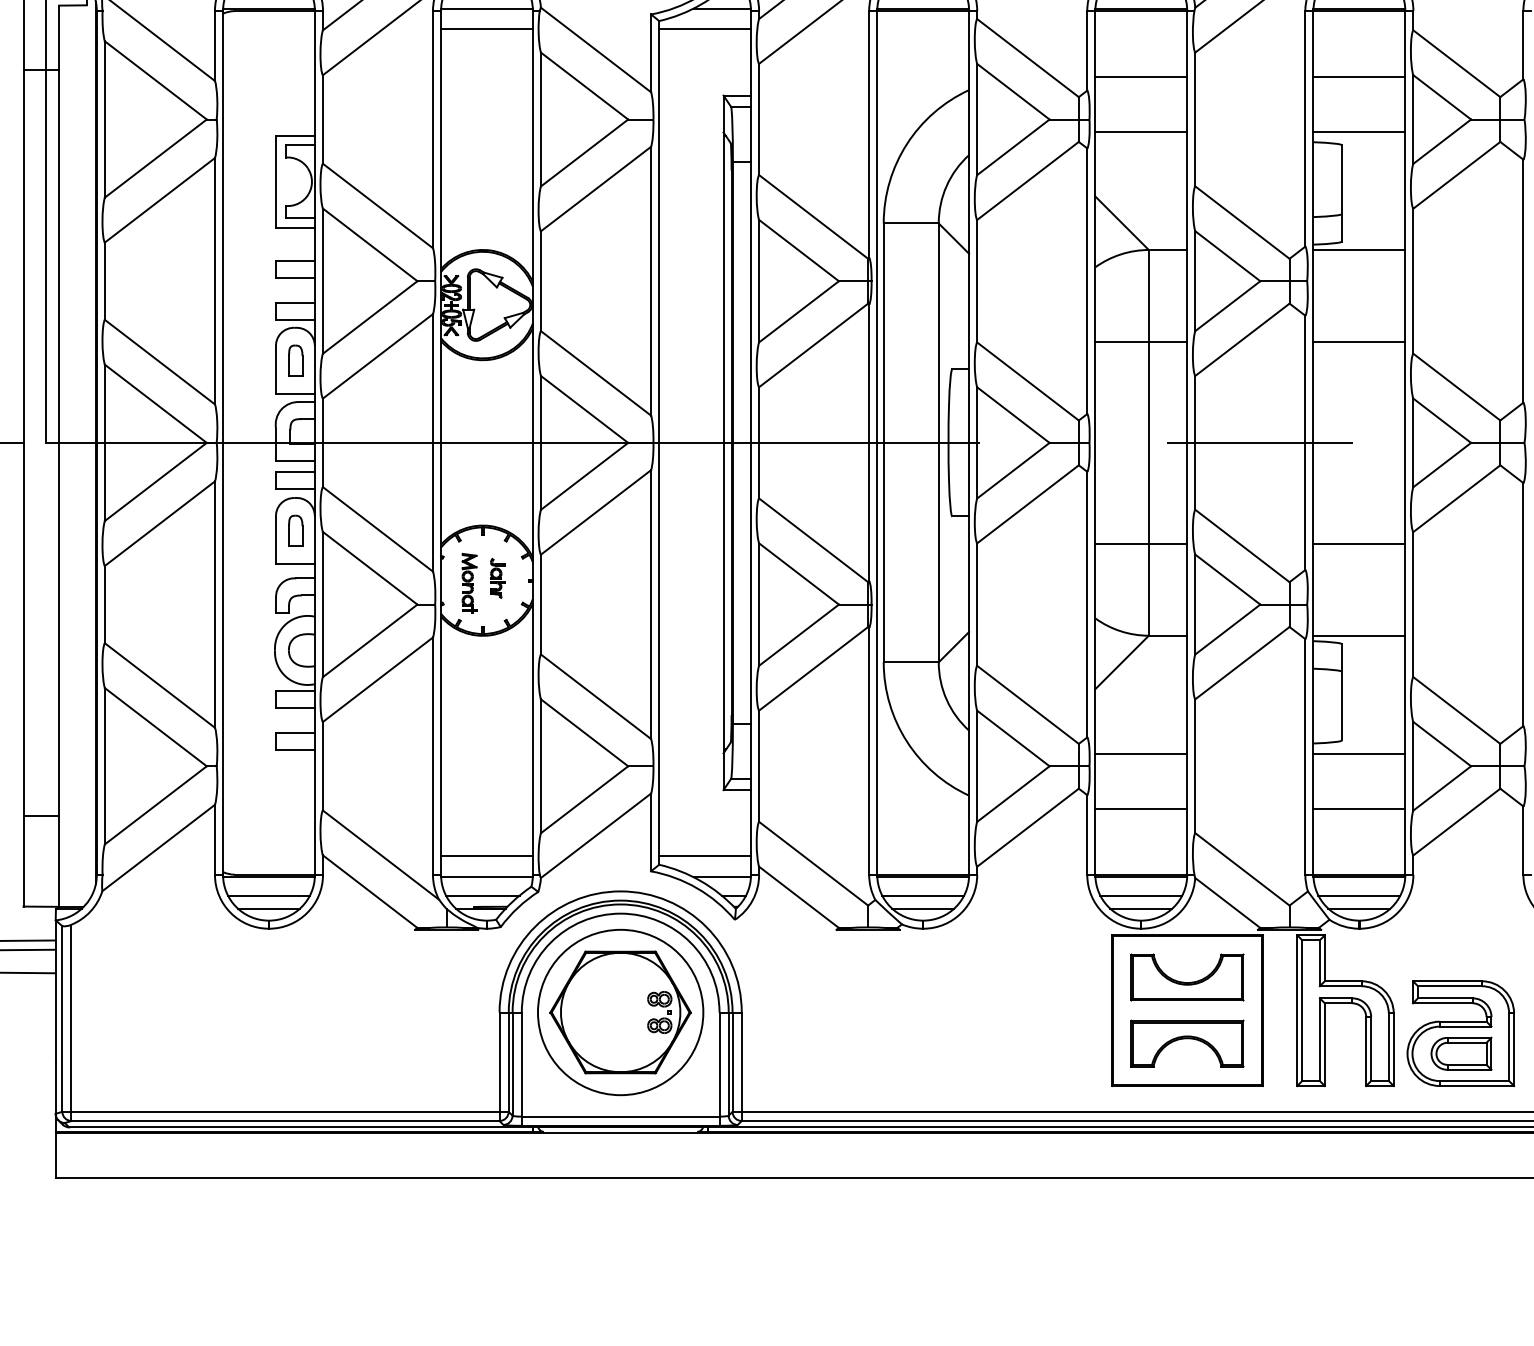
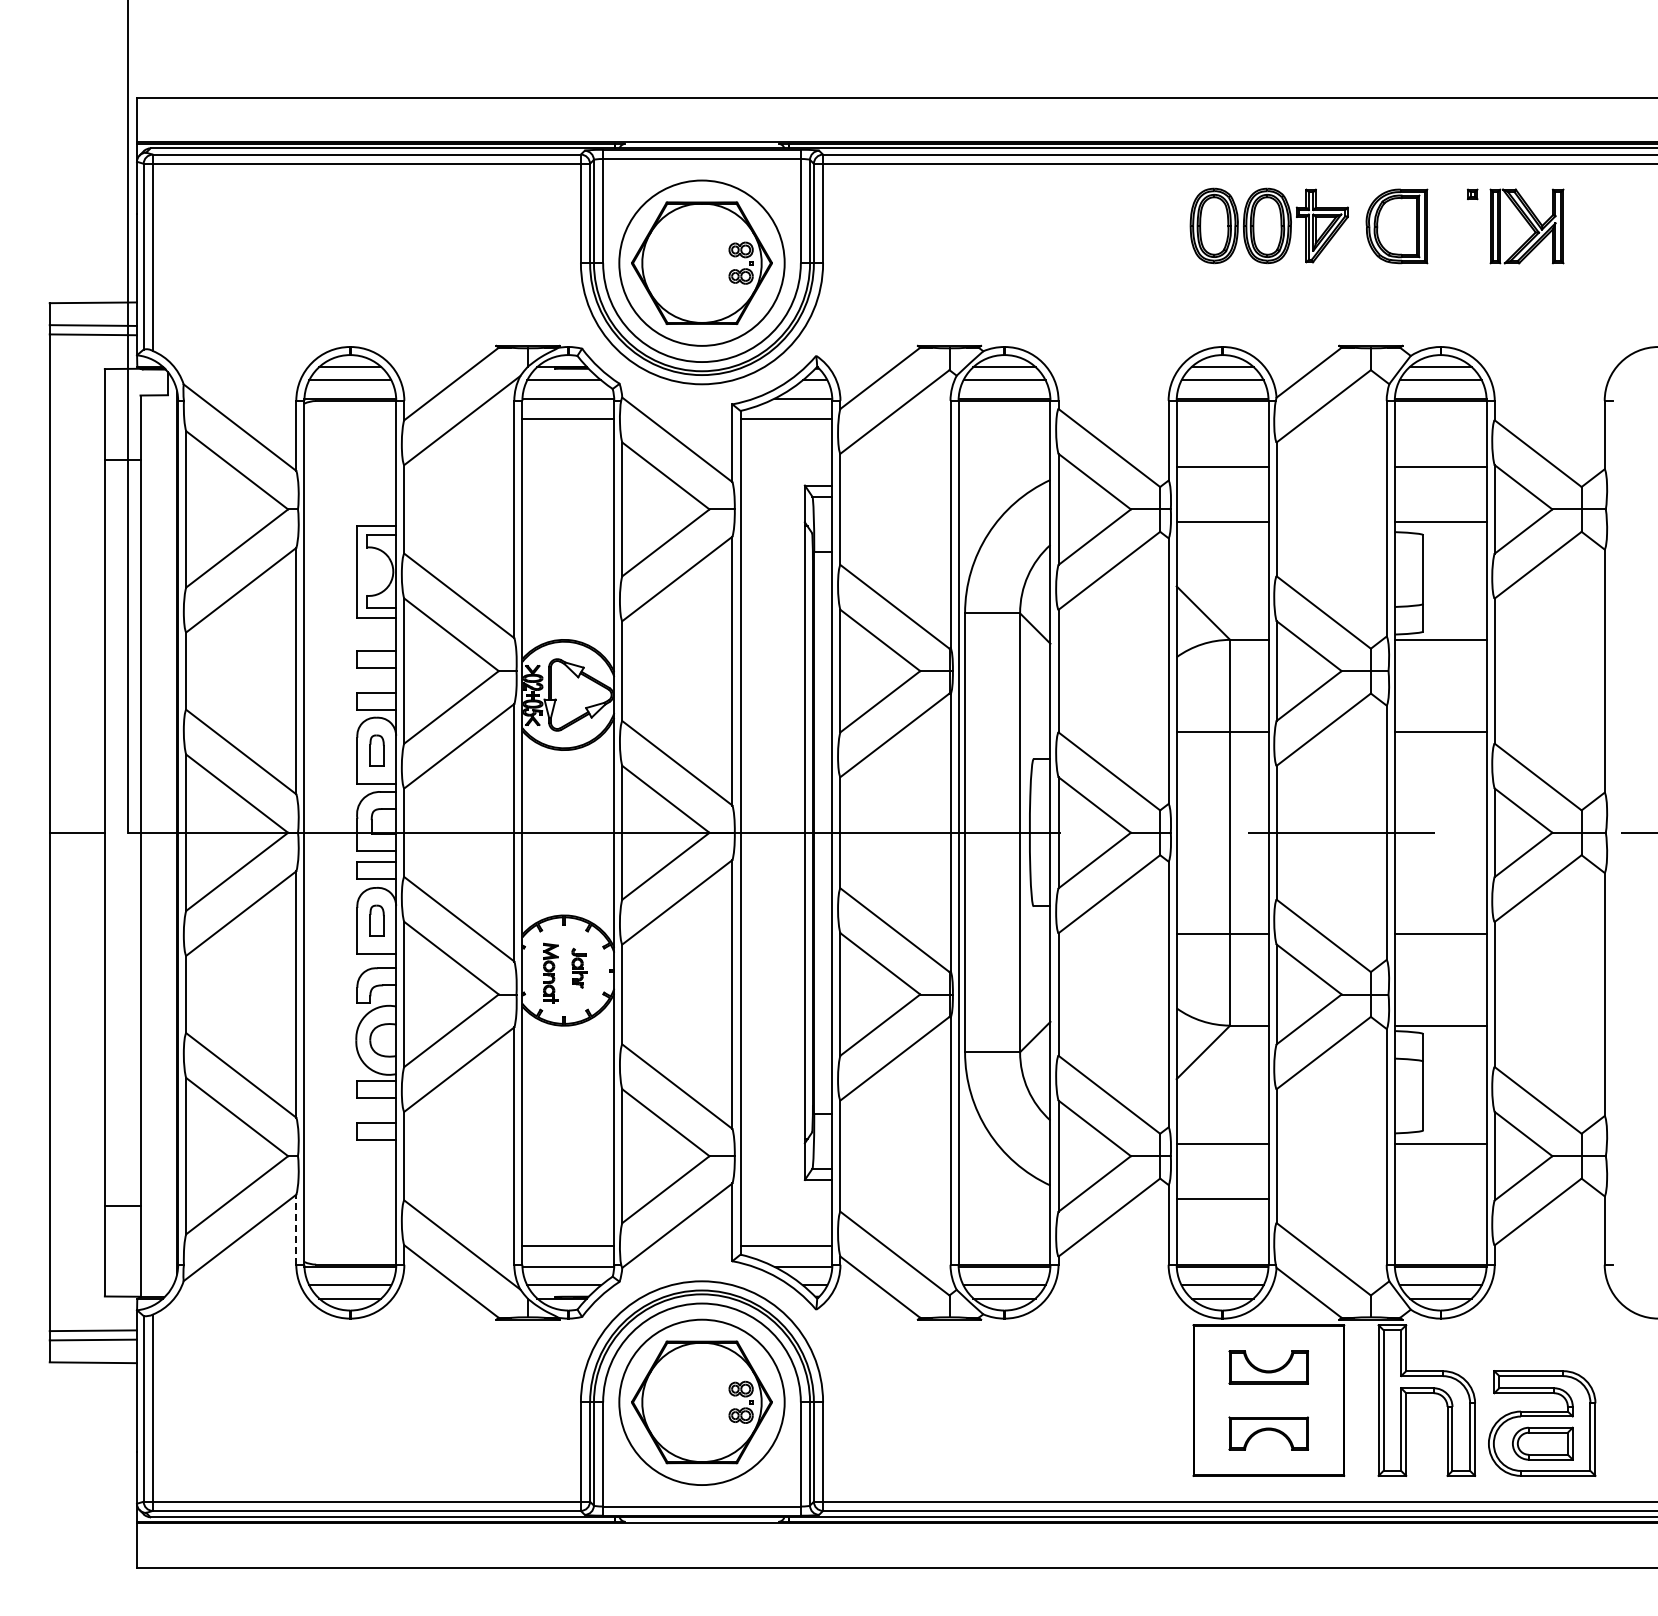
line: (1359, 809) -> (1440, 1199), removed
line: (215, 839) -> (296, 1229), solid -> dashed
part: (1187, 977) -> (1268, 1367), size x0.7
part: (1187, 1043) -> (1268, 1433), size x0.7

